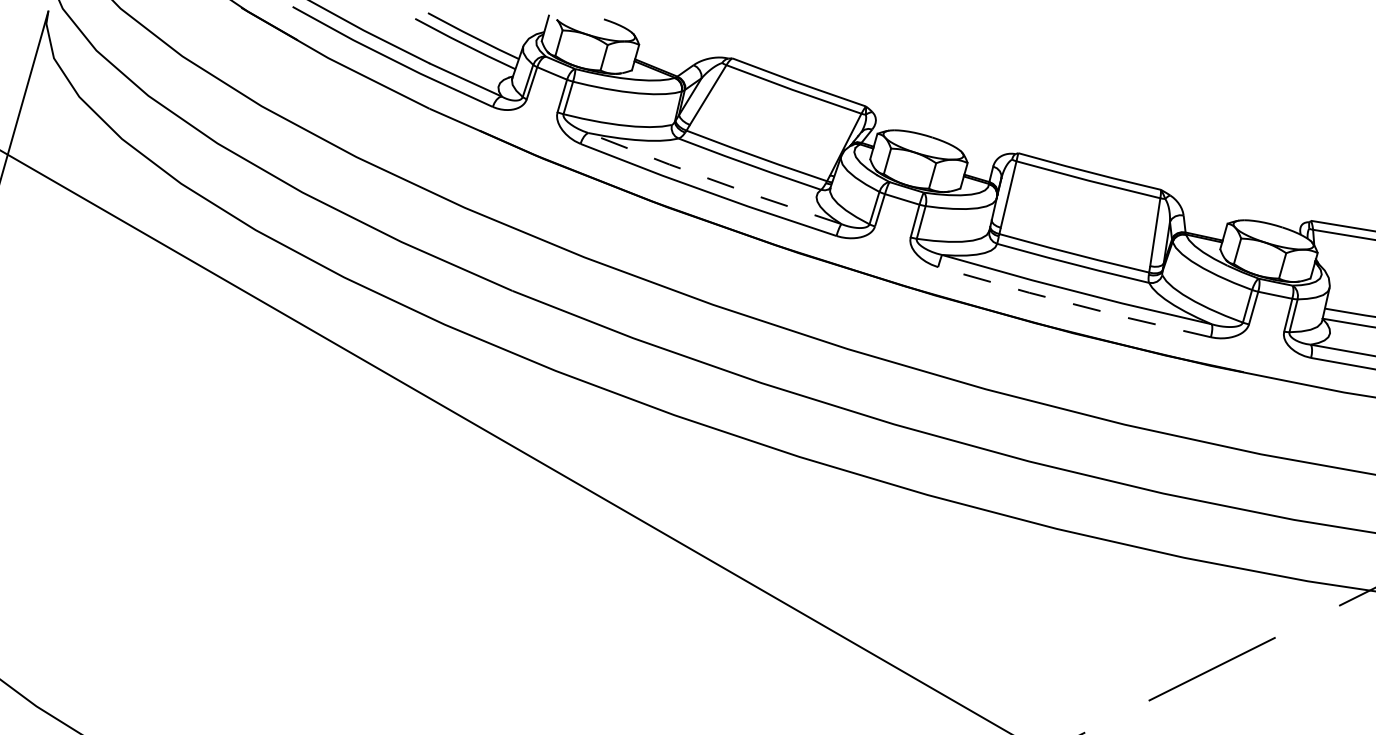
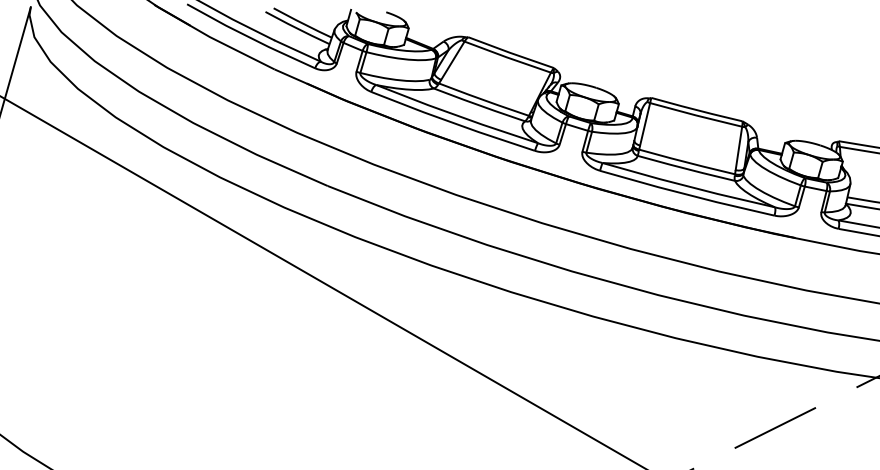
line: (713, 180) -> (456, 115), dashed -> solid
line: (1074, 304) -> (687, 194), dashed -> solid

